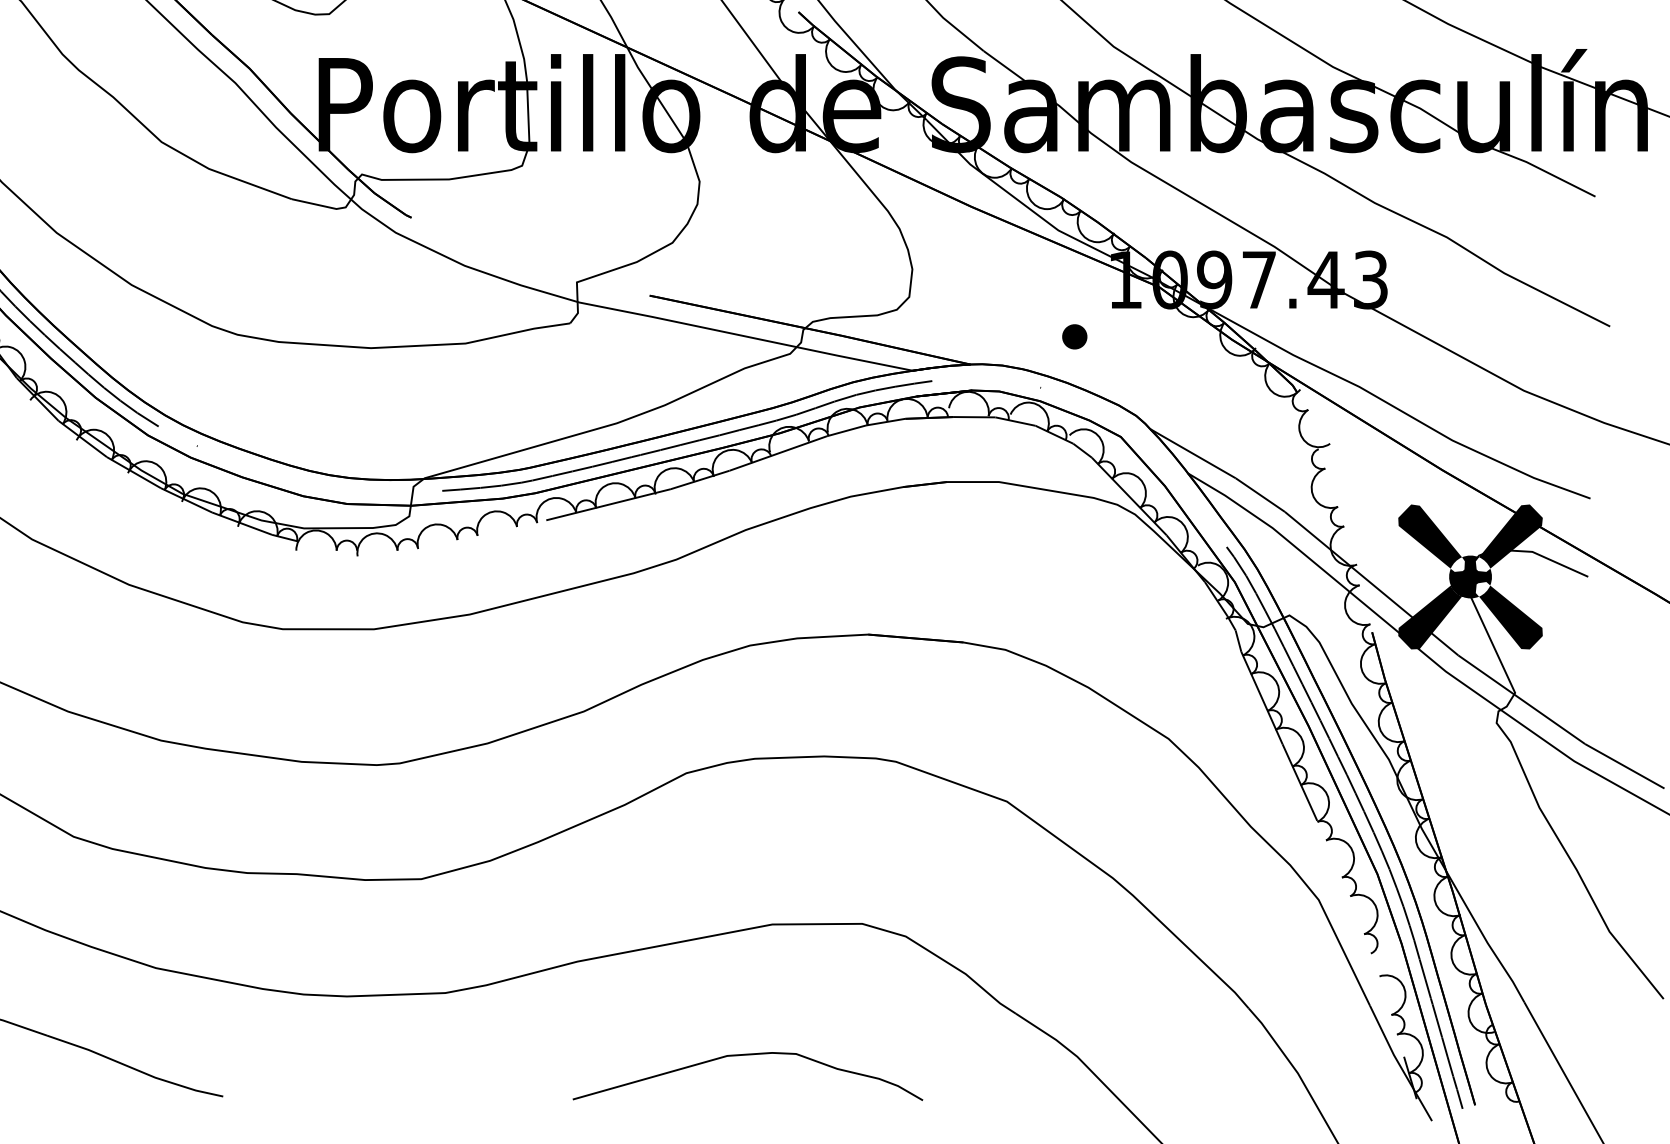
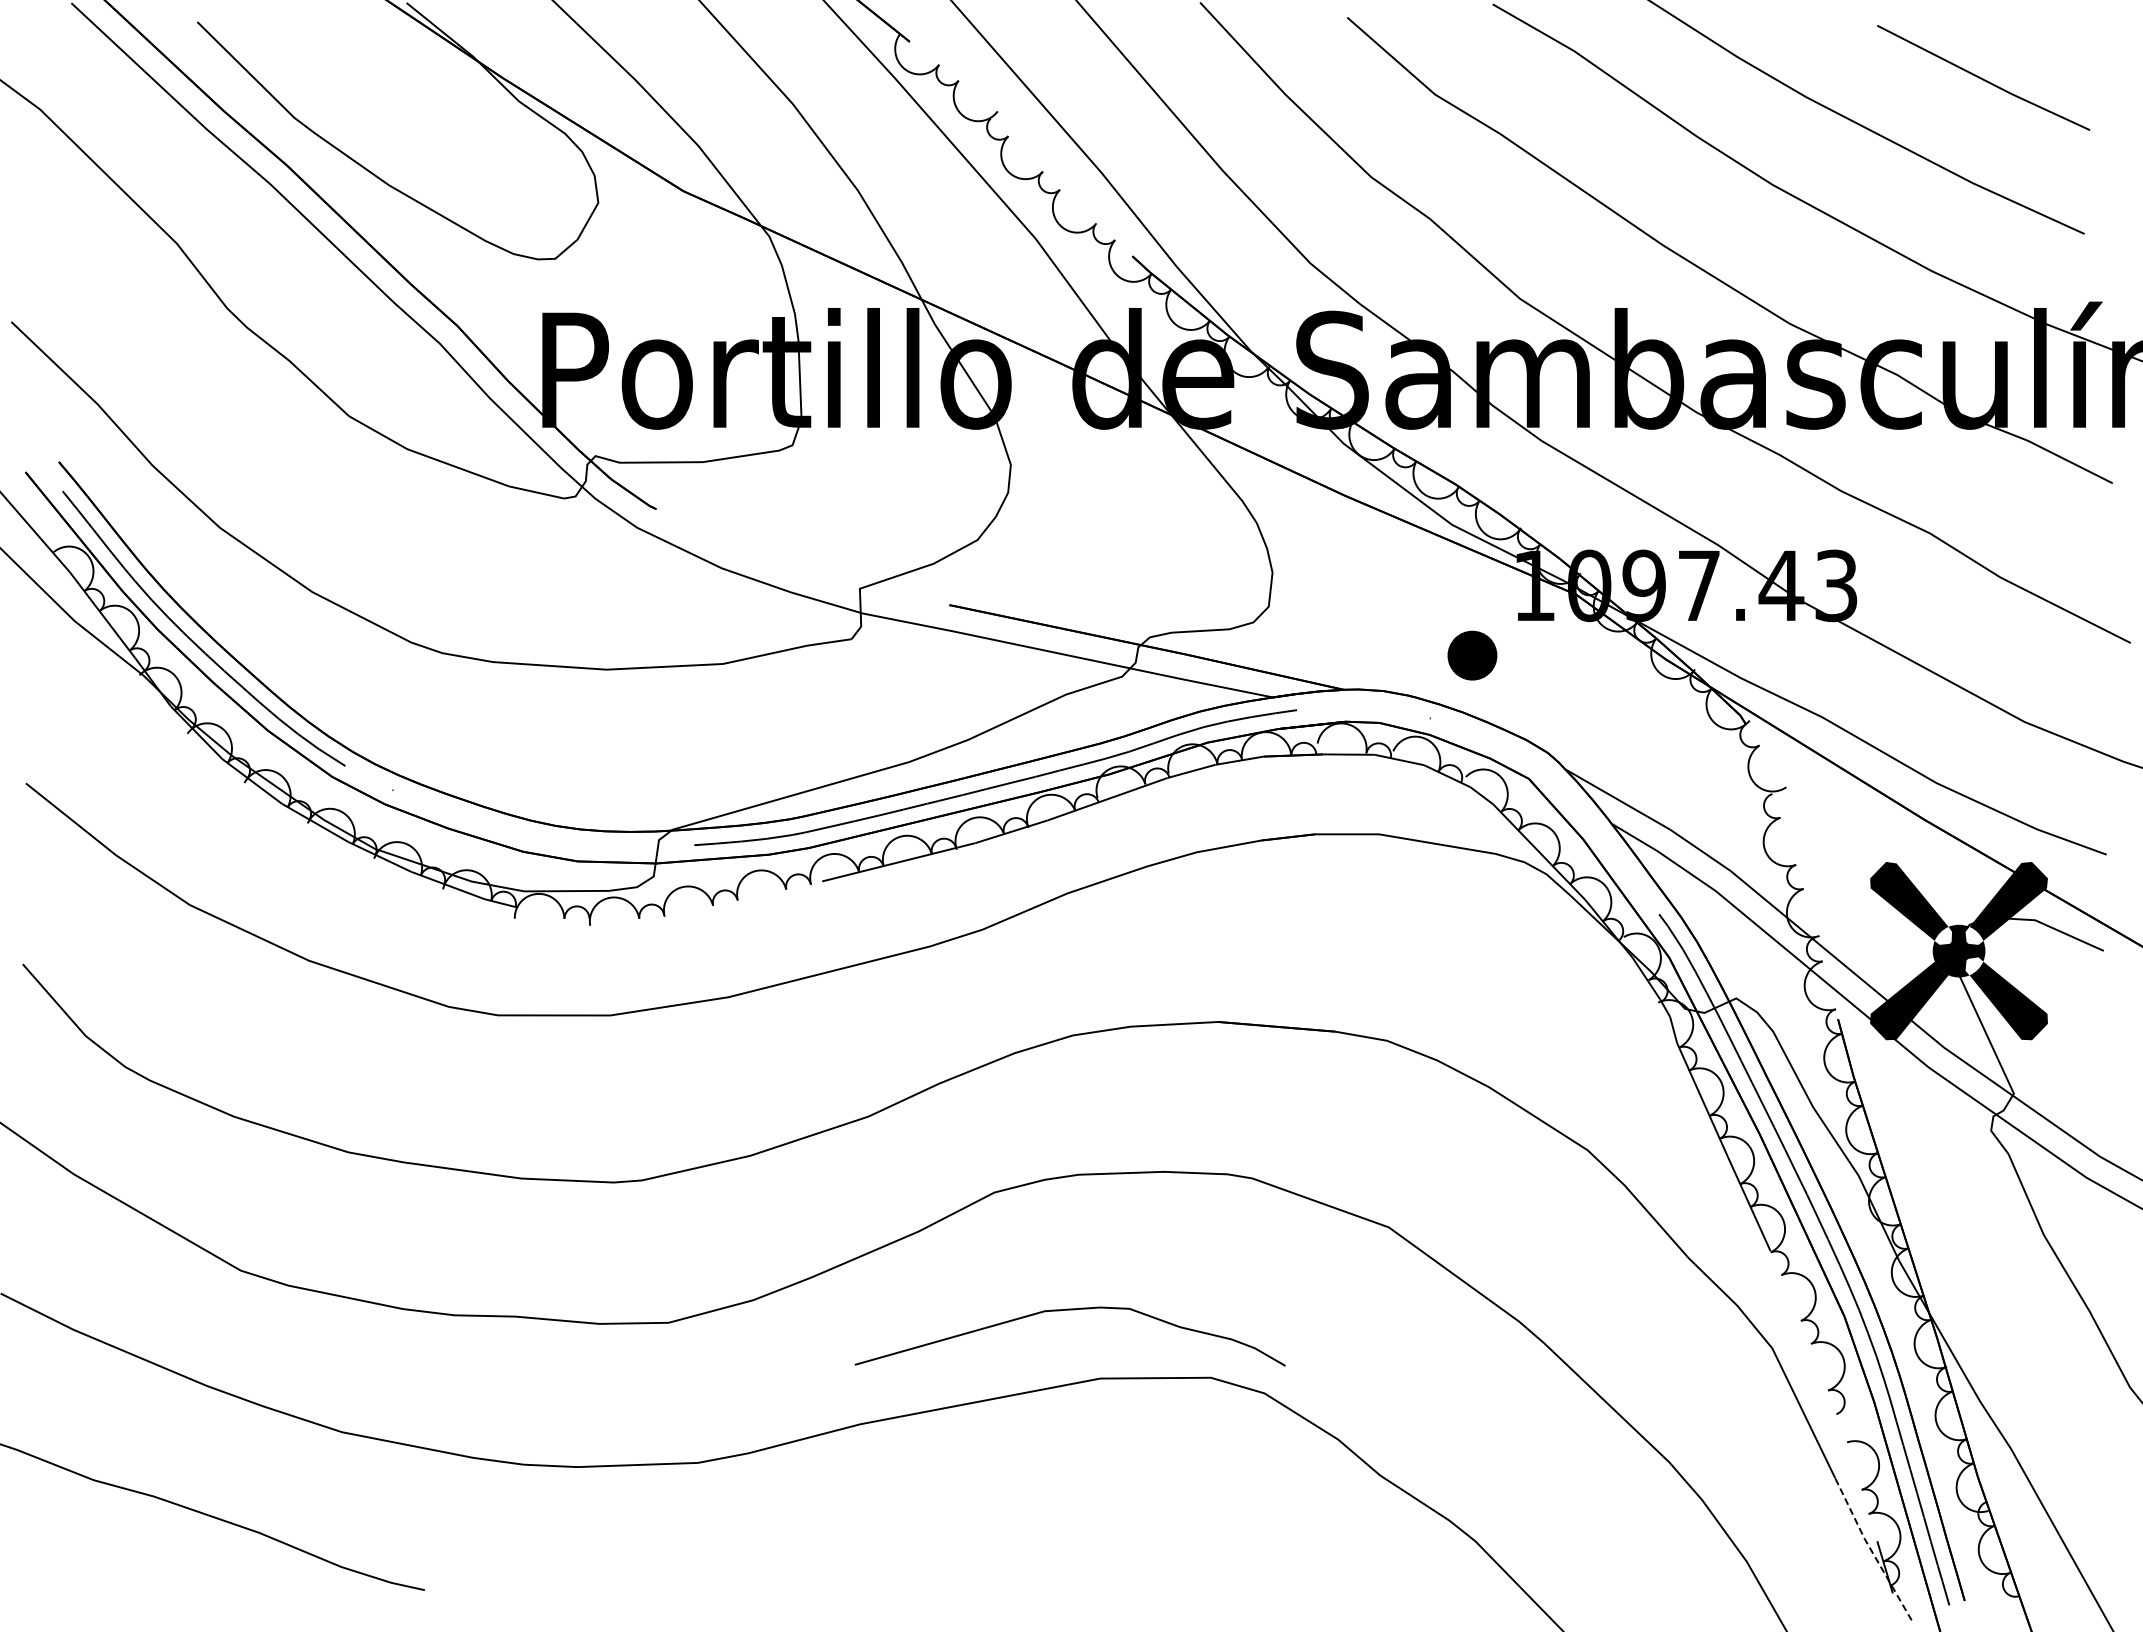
part: (1074, 336) -> (1471, 655), size x1.6
curve: (747, 1055) -> (1069, 1310), moved
line: (1398, 1063) -> (1870, 1549), solid -> dashed

